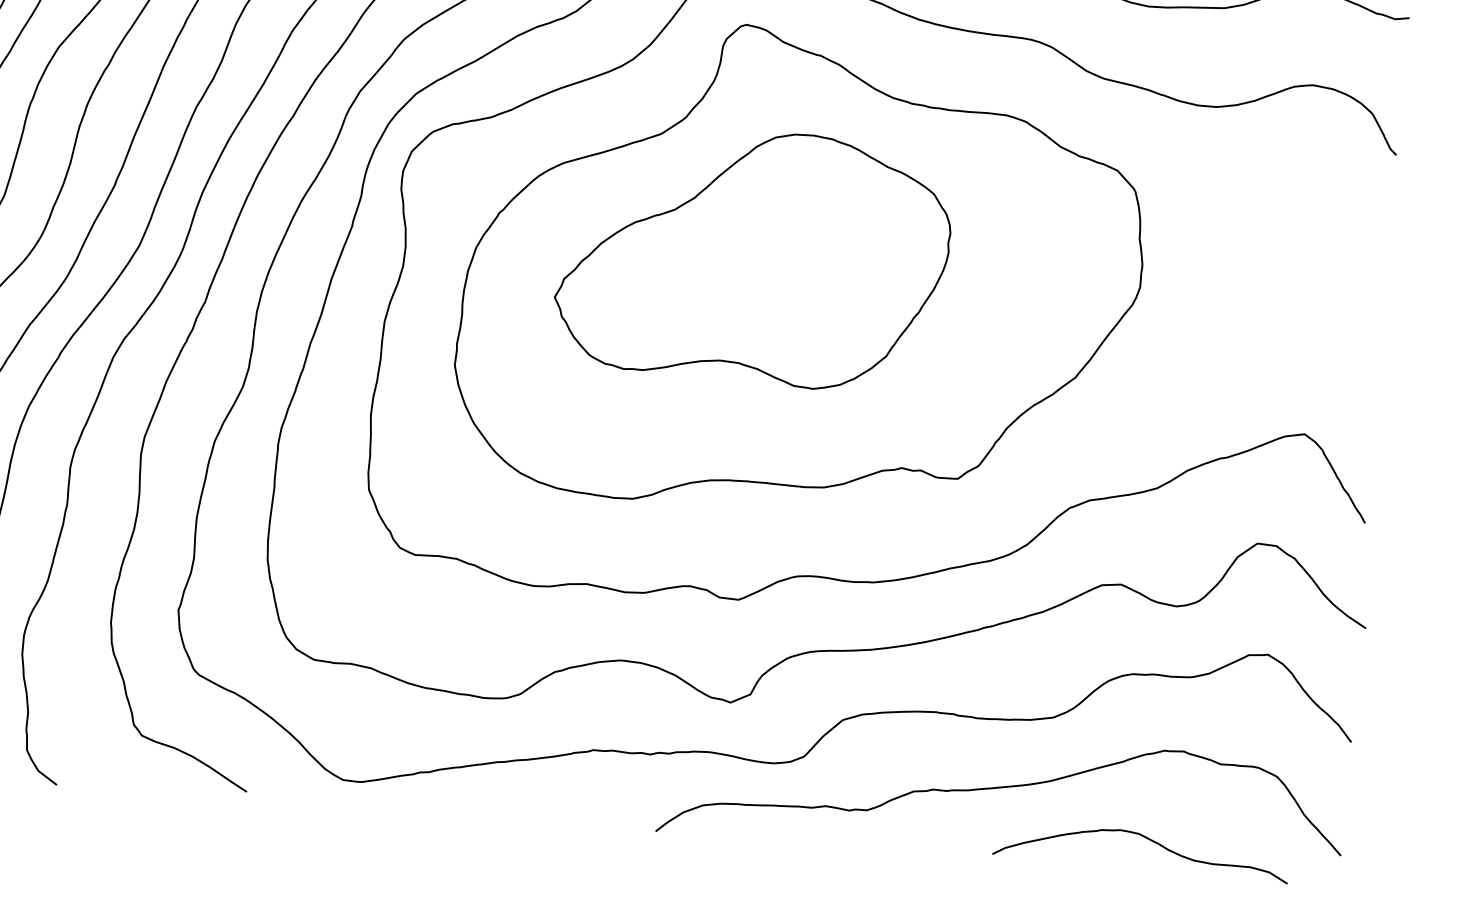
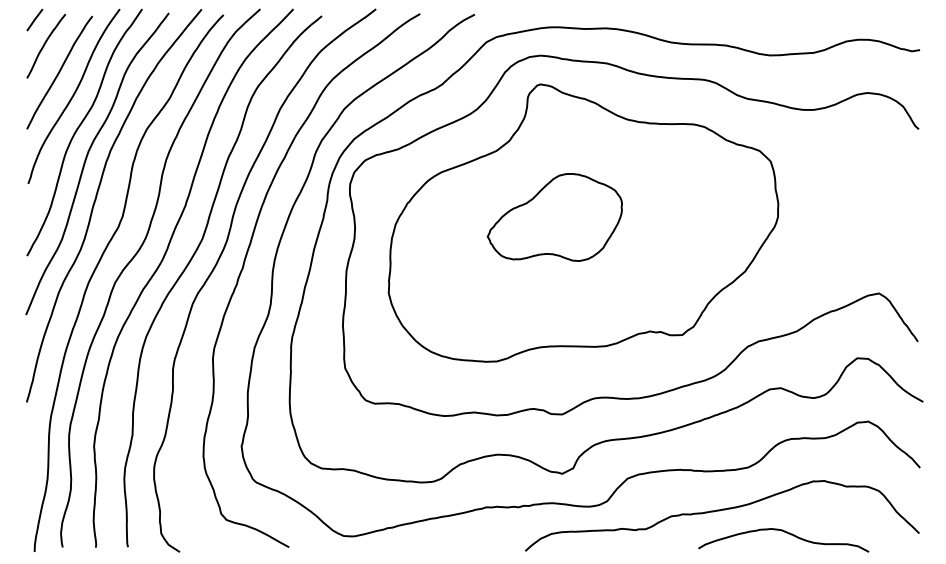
part: (752, 257) -> (554, 217), size x0.6
curve: (1147, 840) -> (786, 533), moved

